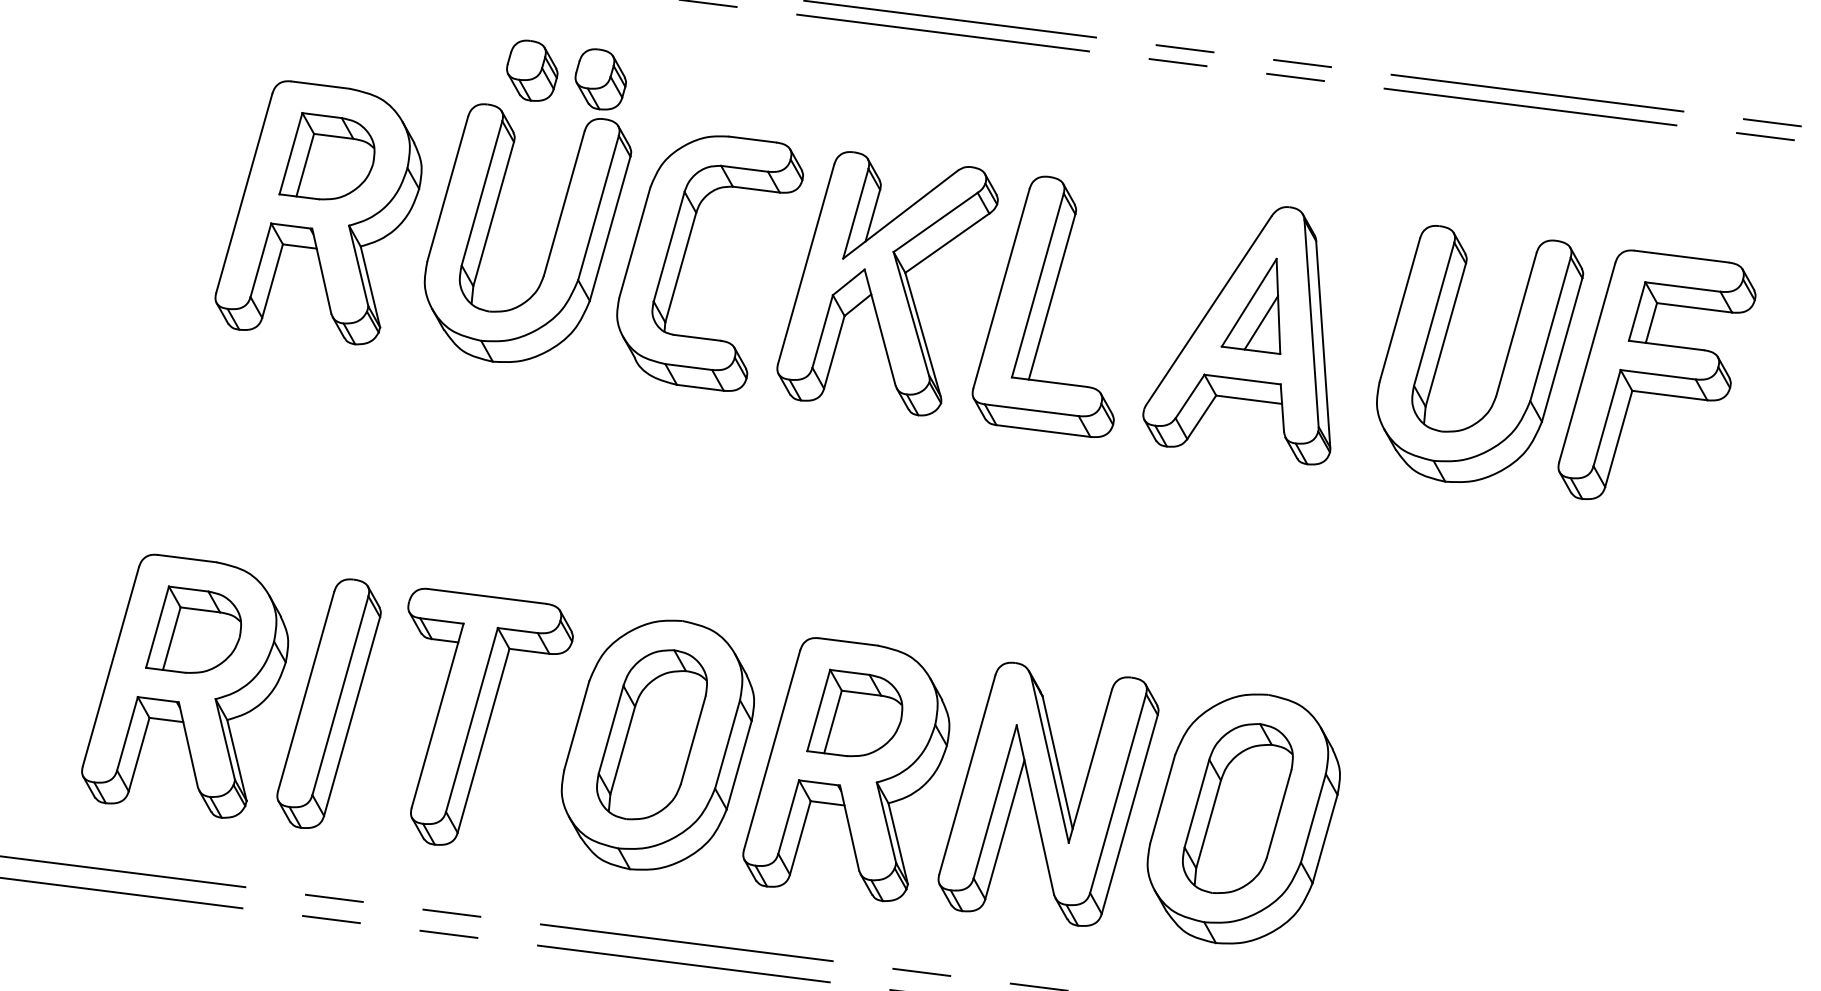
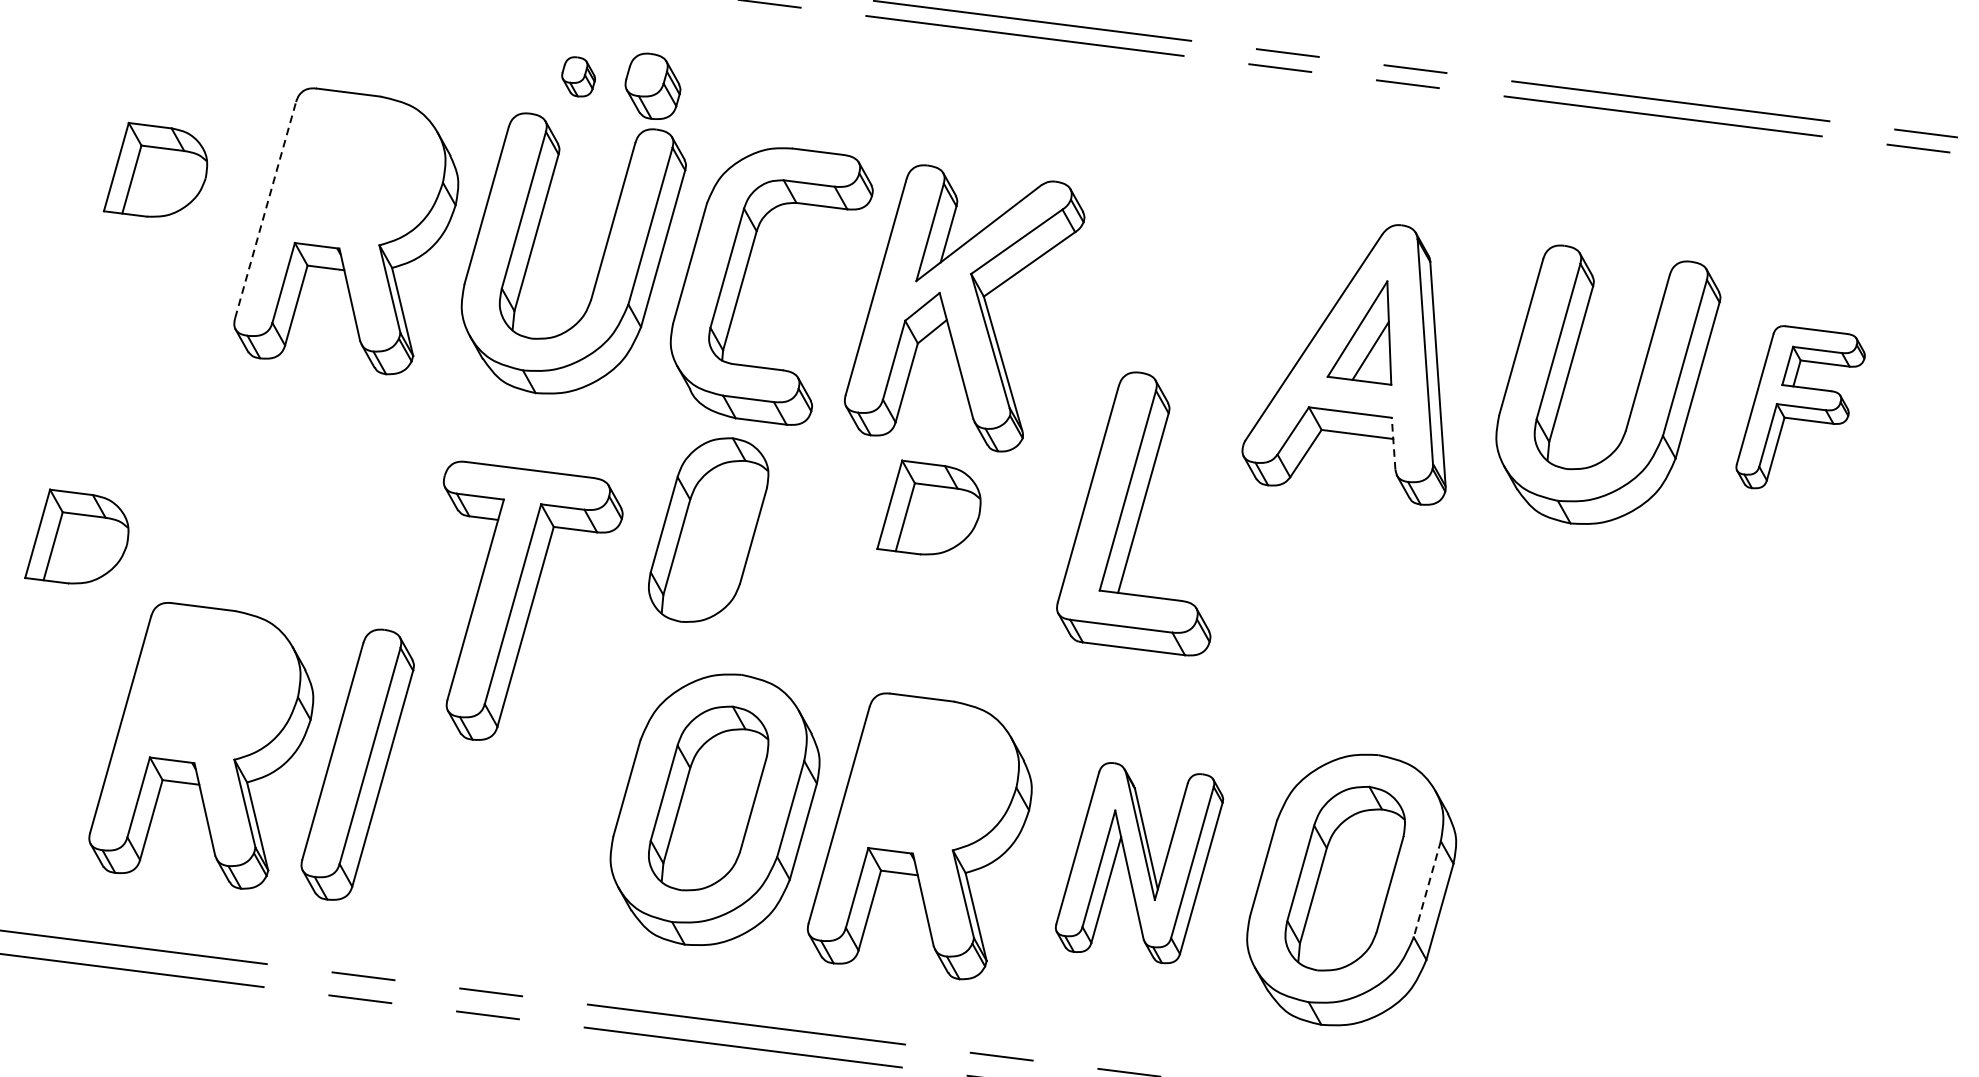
part: (532, 70) -> (578, 76), size x0.6
part: (326, 156) -> (154, 170), moved
line: (244, 192) -> (265, 209), solid -> dashed
part: (1042, 306) -> (1132, 513), moved
part: (1656, 374) -> (1800, 407), size x0.6
line: (1282, 408) -> (1393, 443), solid -> dashed
part: (651, 487) -> (708, 529), added
part: (193, 629) -> (76, 536), moved
part: (854, 712) -> (928, 506), moved
part: (490, 716) -> (533, 600), moved
part: (1048, 793) -> (1139, 862), size x0.7
line: (1313, 818) -> (1427, 889), solid -> dashed

